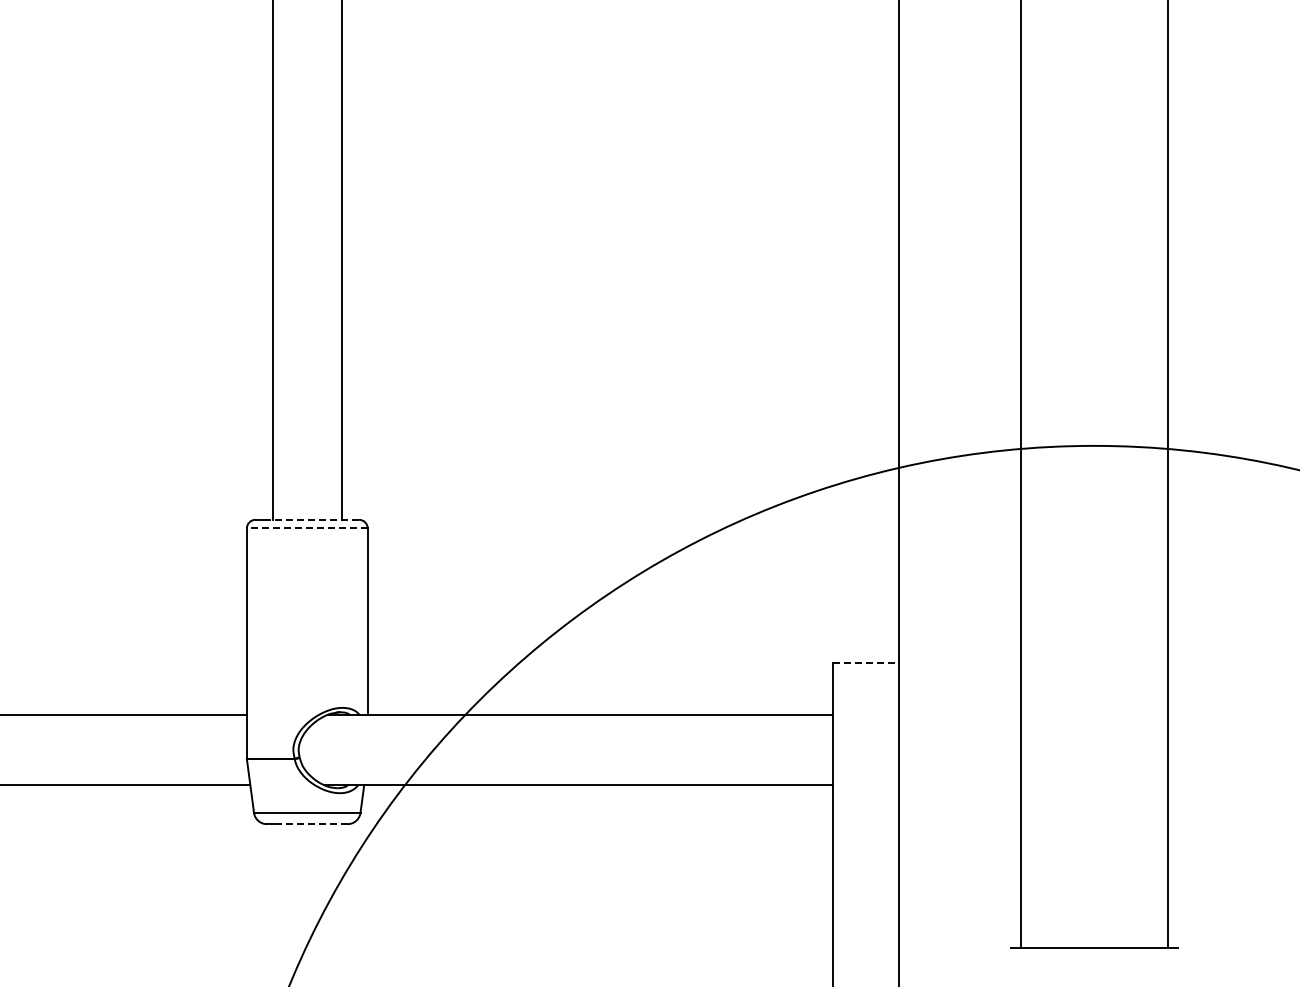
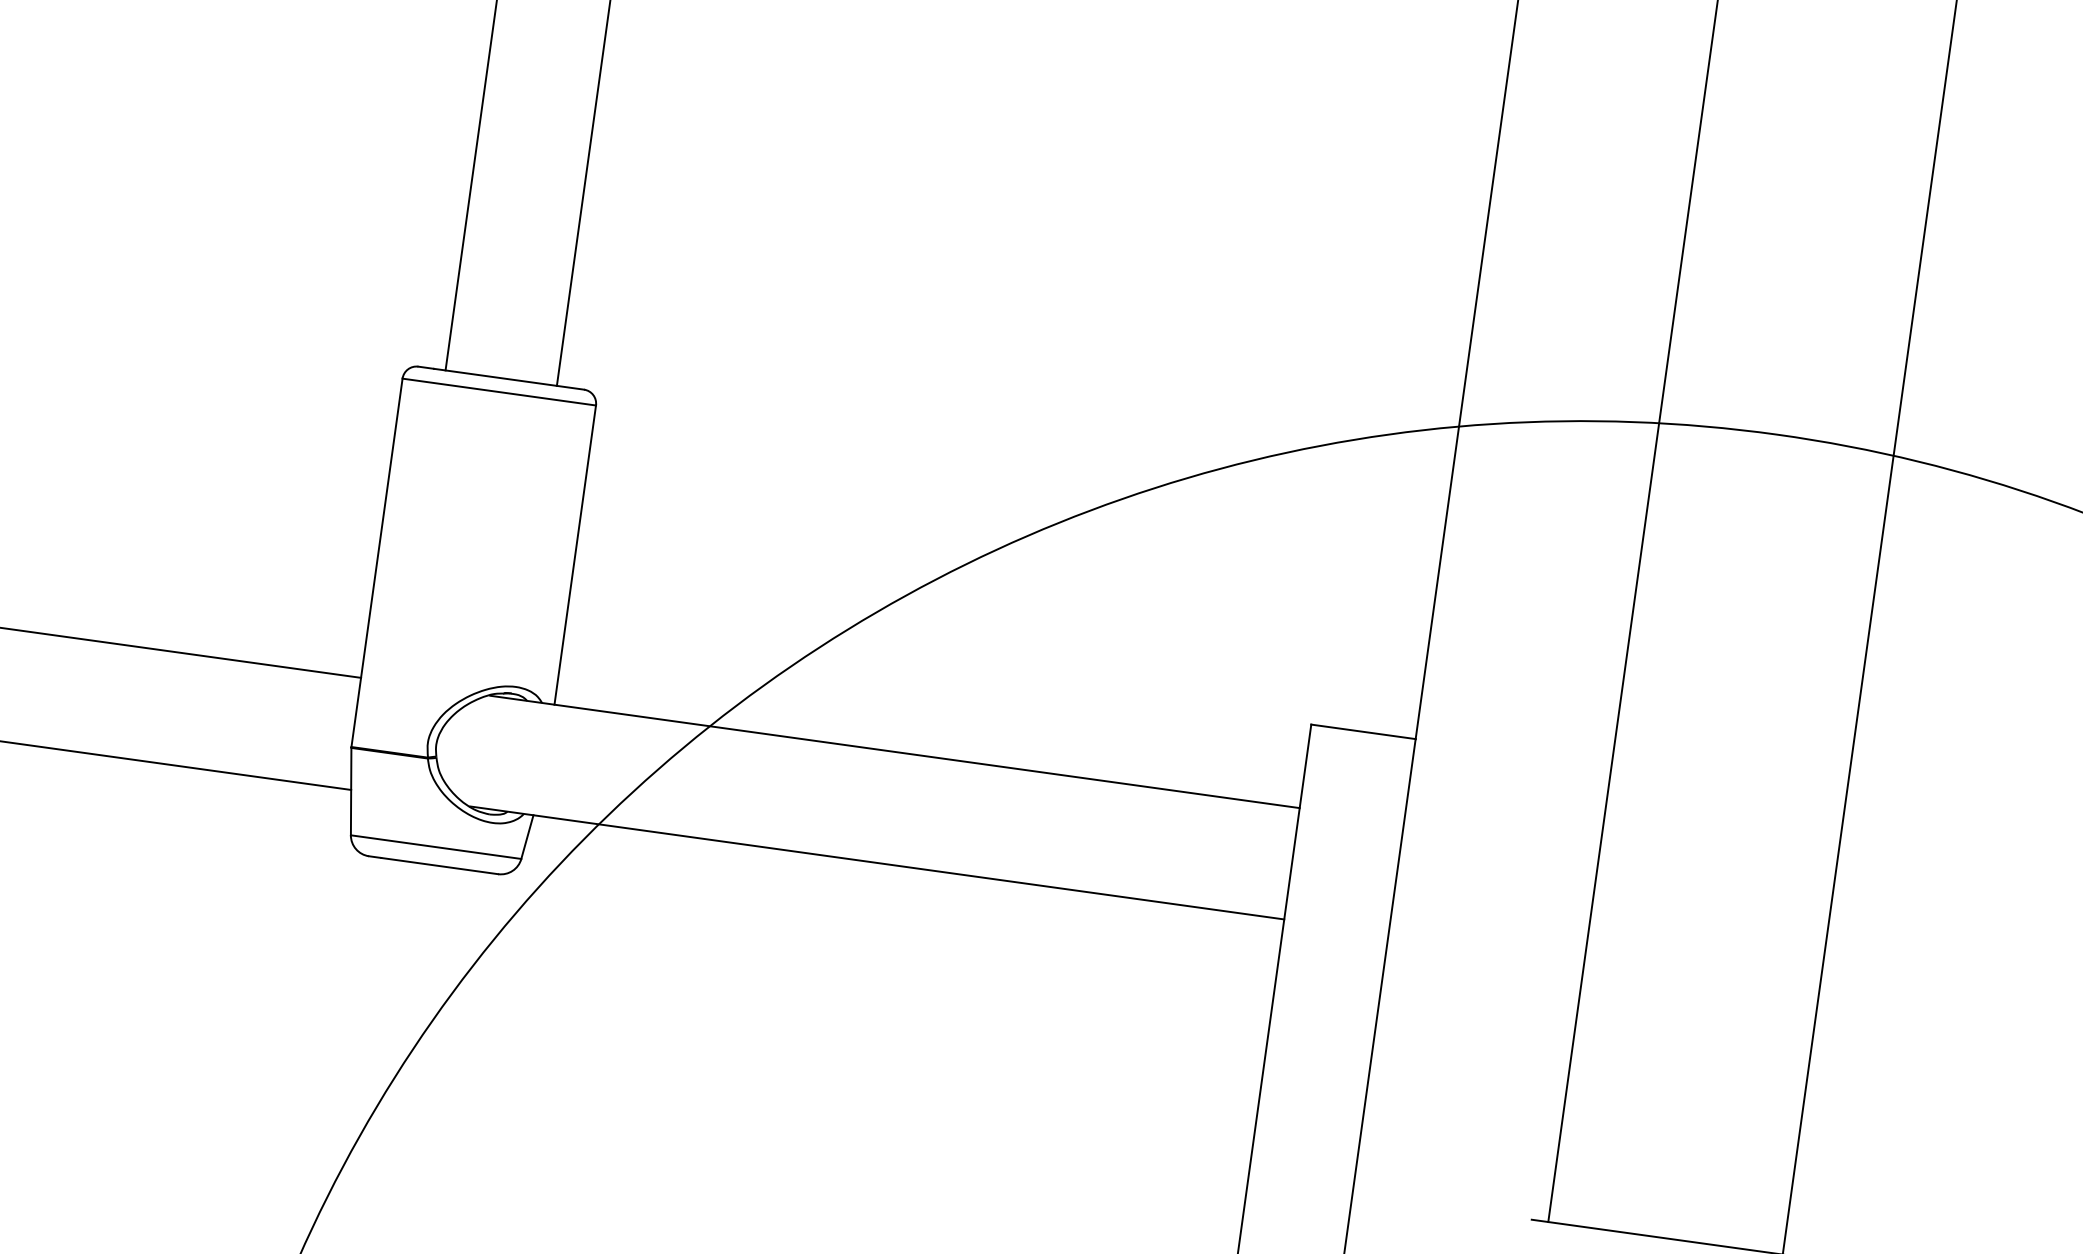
line: (312, 519) -> (509, 378), dashed -> solid
line: (306, 528) -> (498, 391), dashed -> solid
line: (865, 663) -> (1362, 732), dashed -> solid
line: (311, 824) -> (440, 866), dashed -> solid

